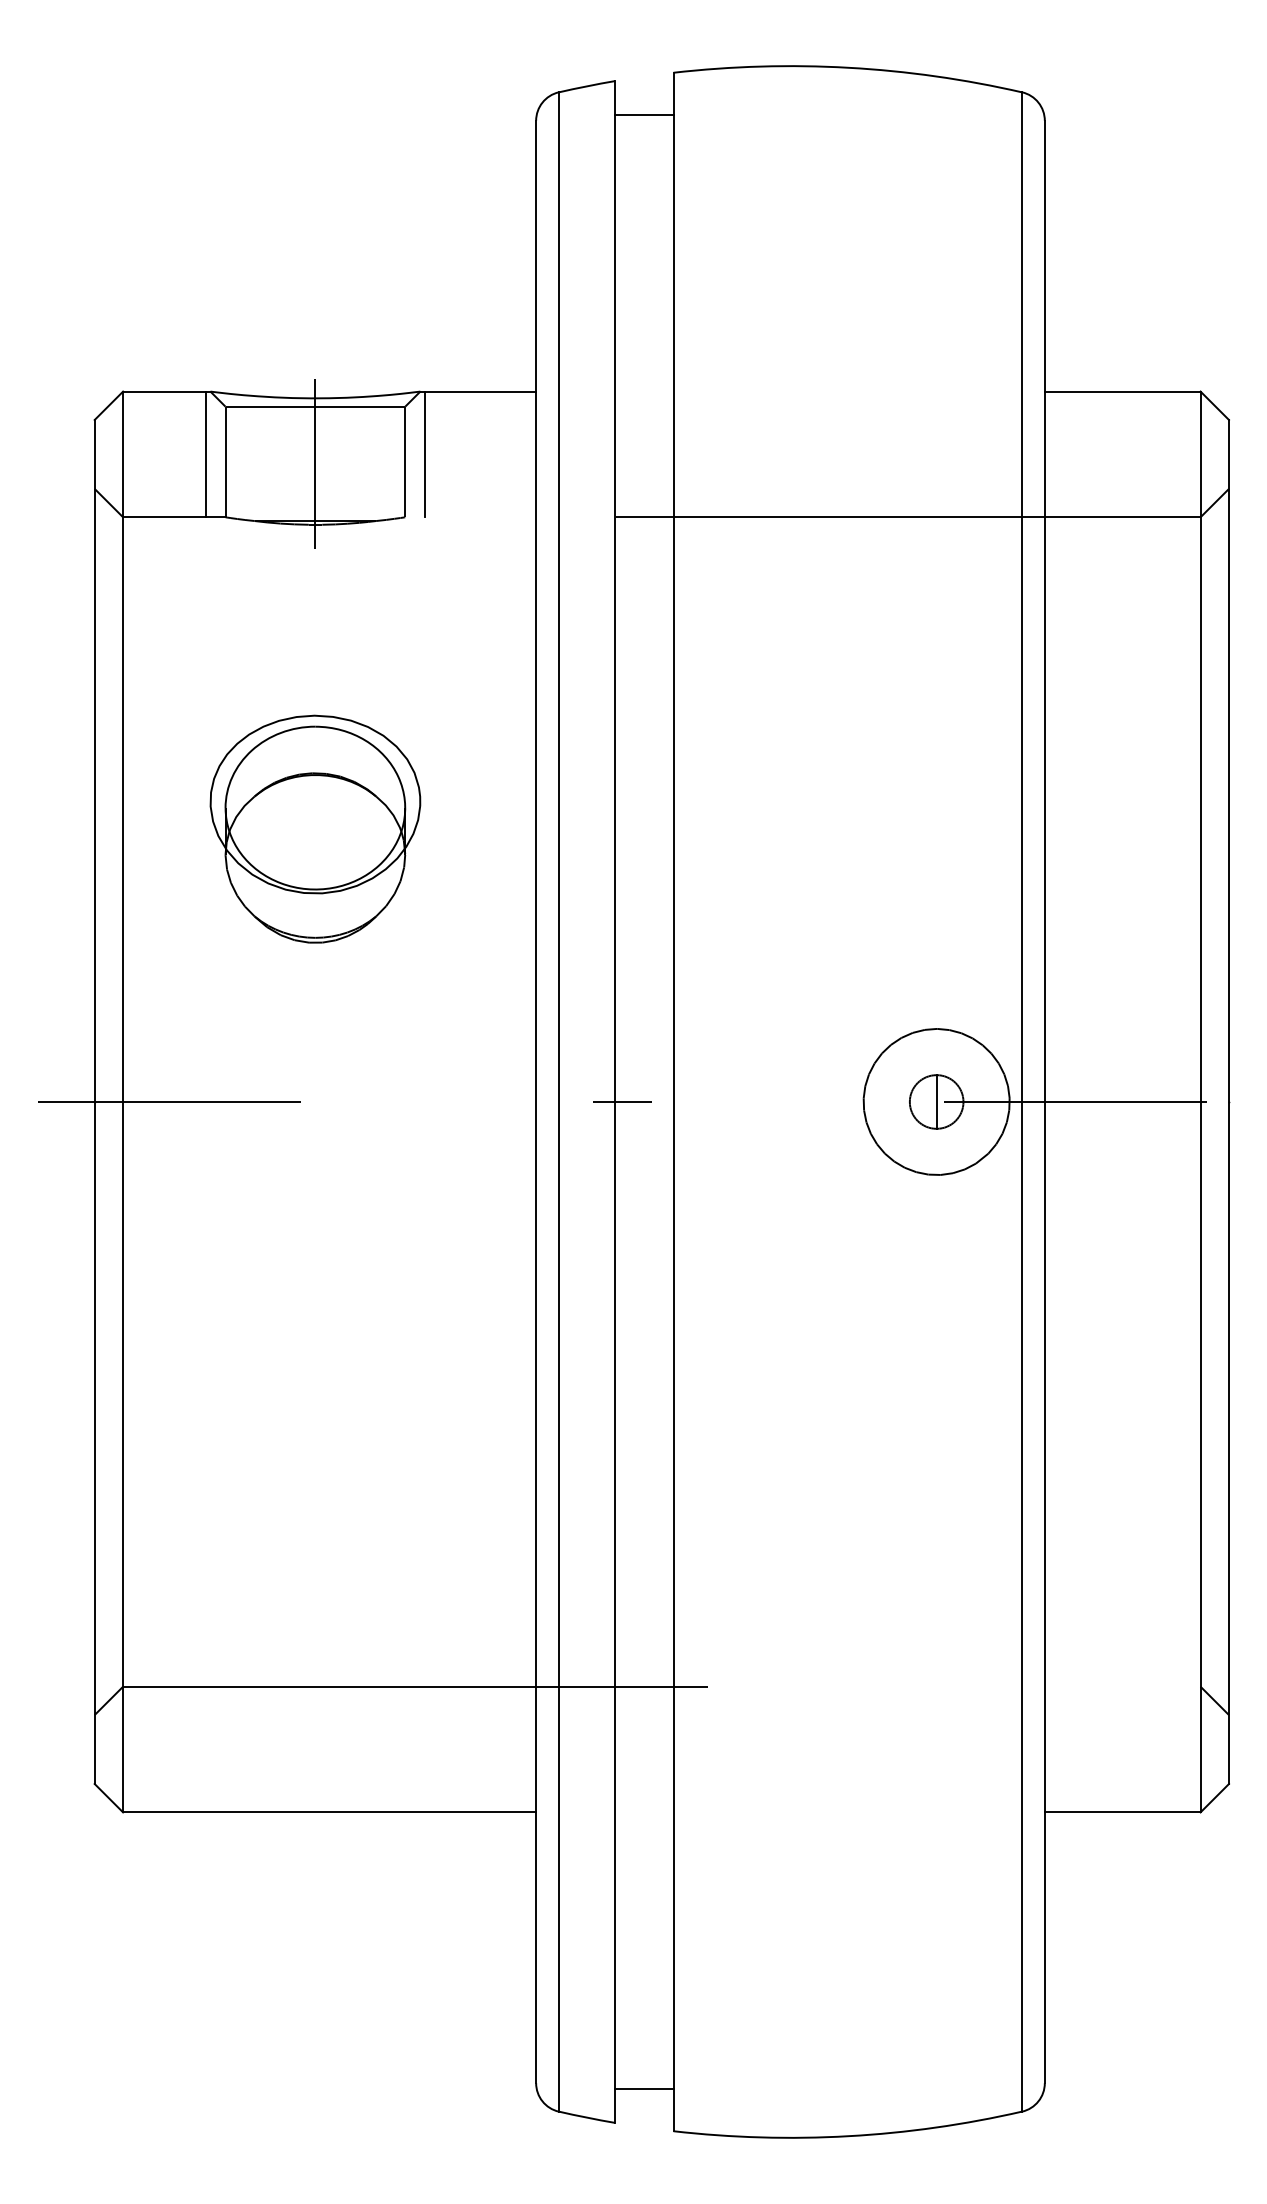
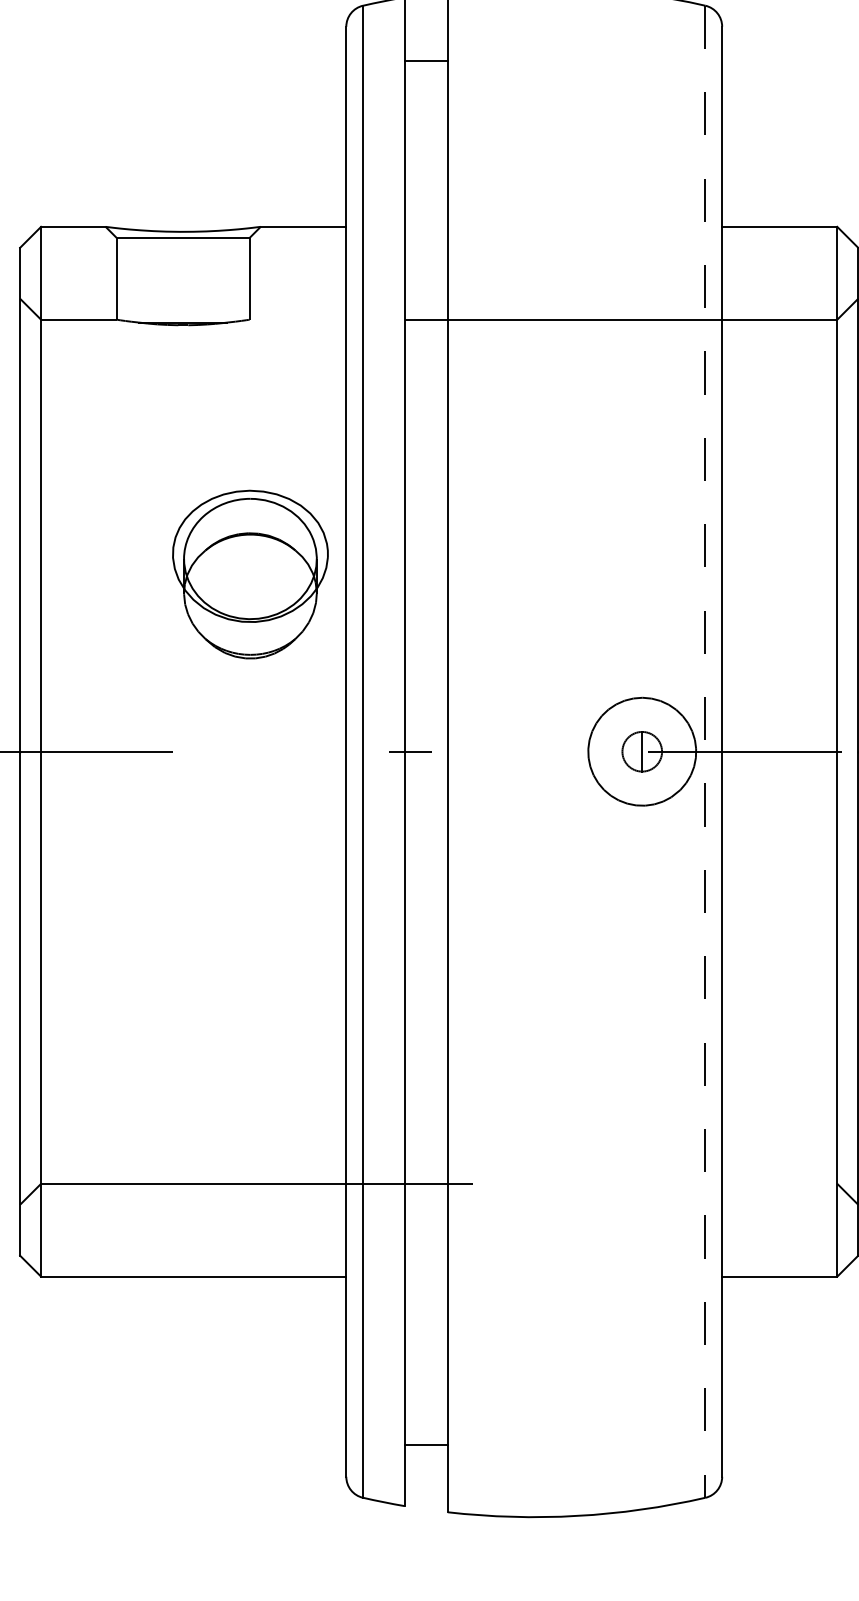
line: (644, 114) -> (426, 60), moved
line: (205, 454) -> (101, 273), removed
line: (425, 454) -> (264, 273), removed
line: (315, 463) -> (183, 279), removed
part: (315, 828) -> (250, 574), moved
line: (1022, 1101) -> (705, 751), solid -> dashed
line: (644, 2089) -> (426, 1445), moved

